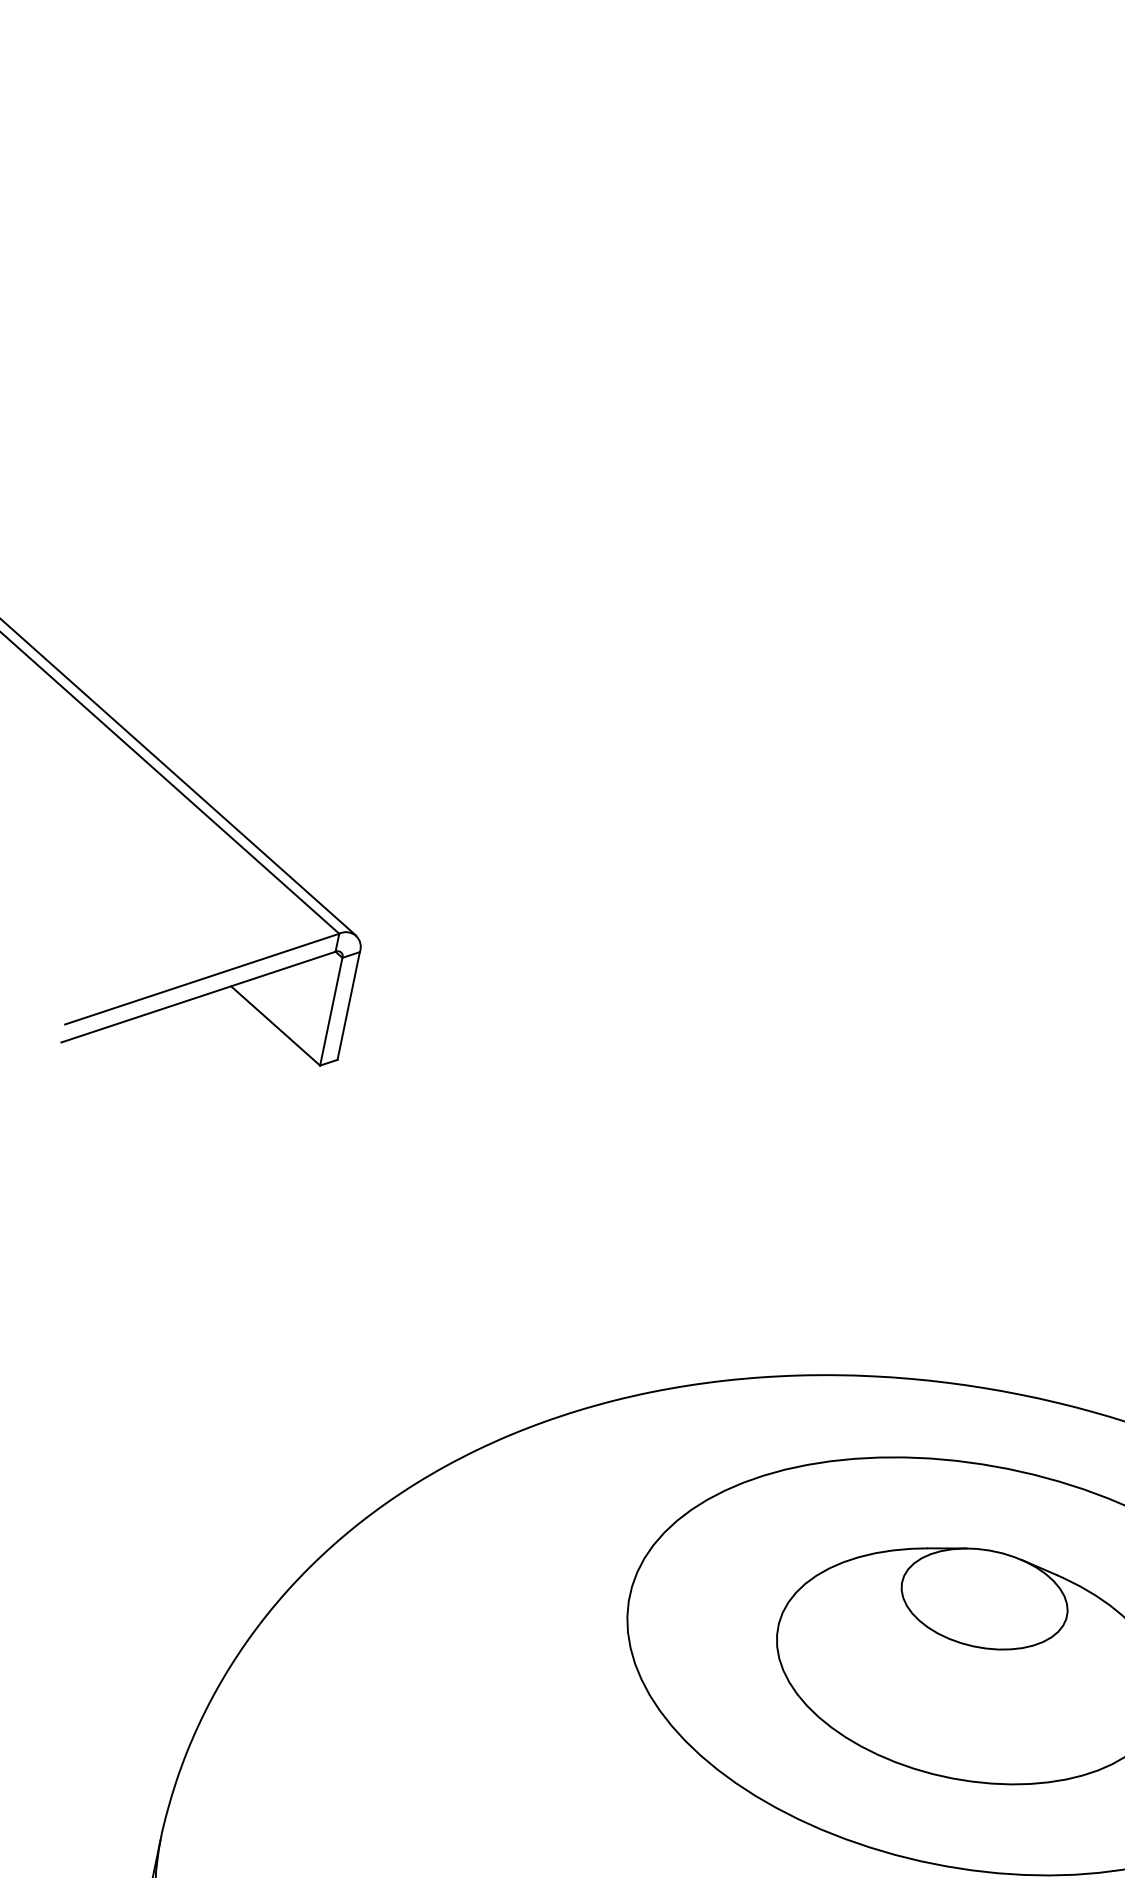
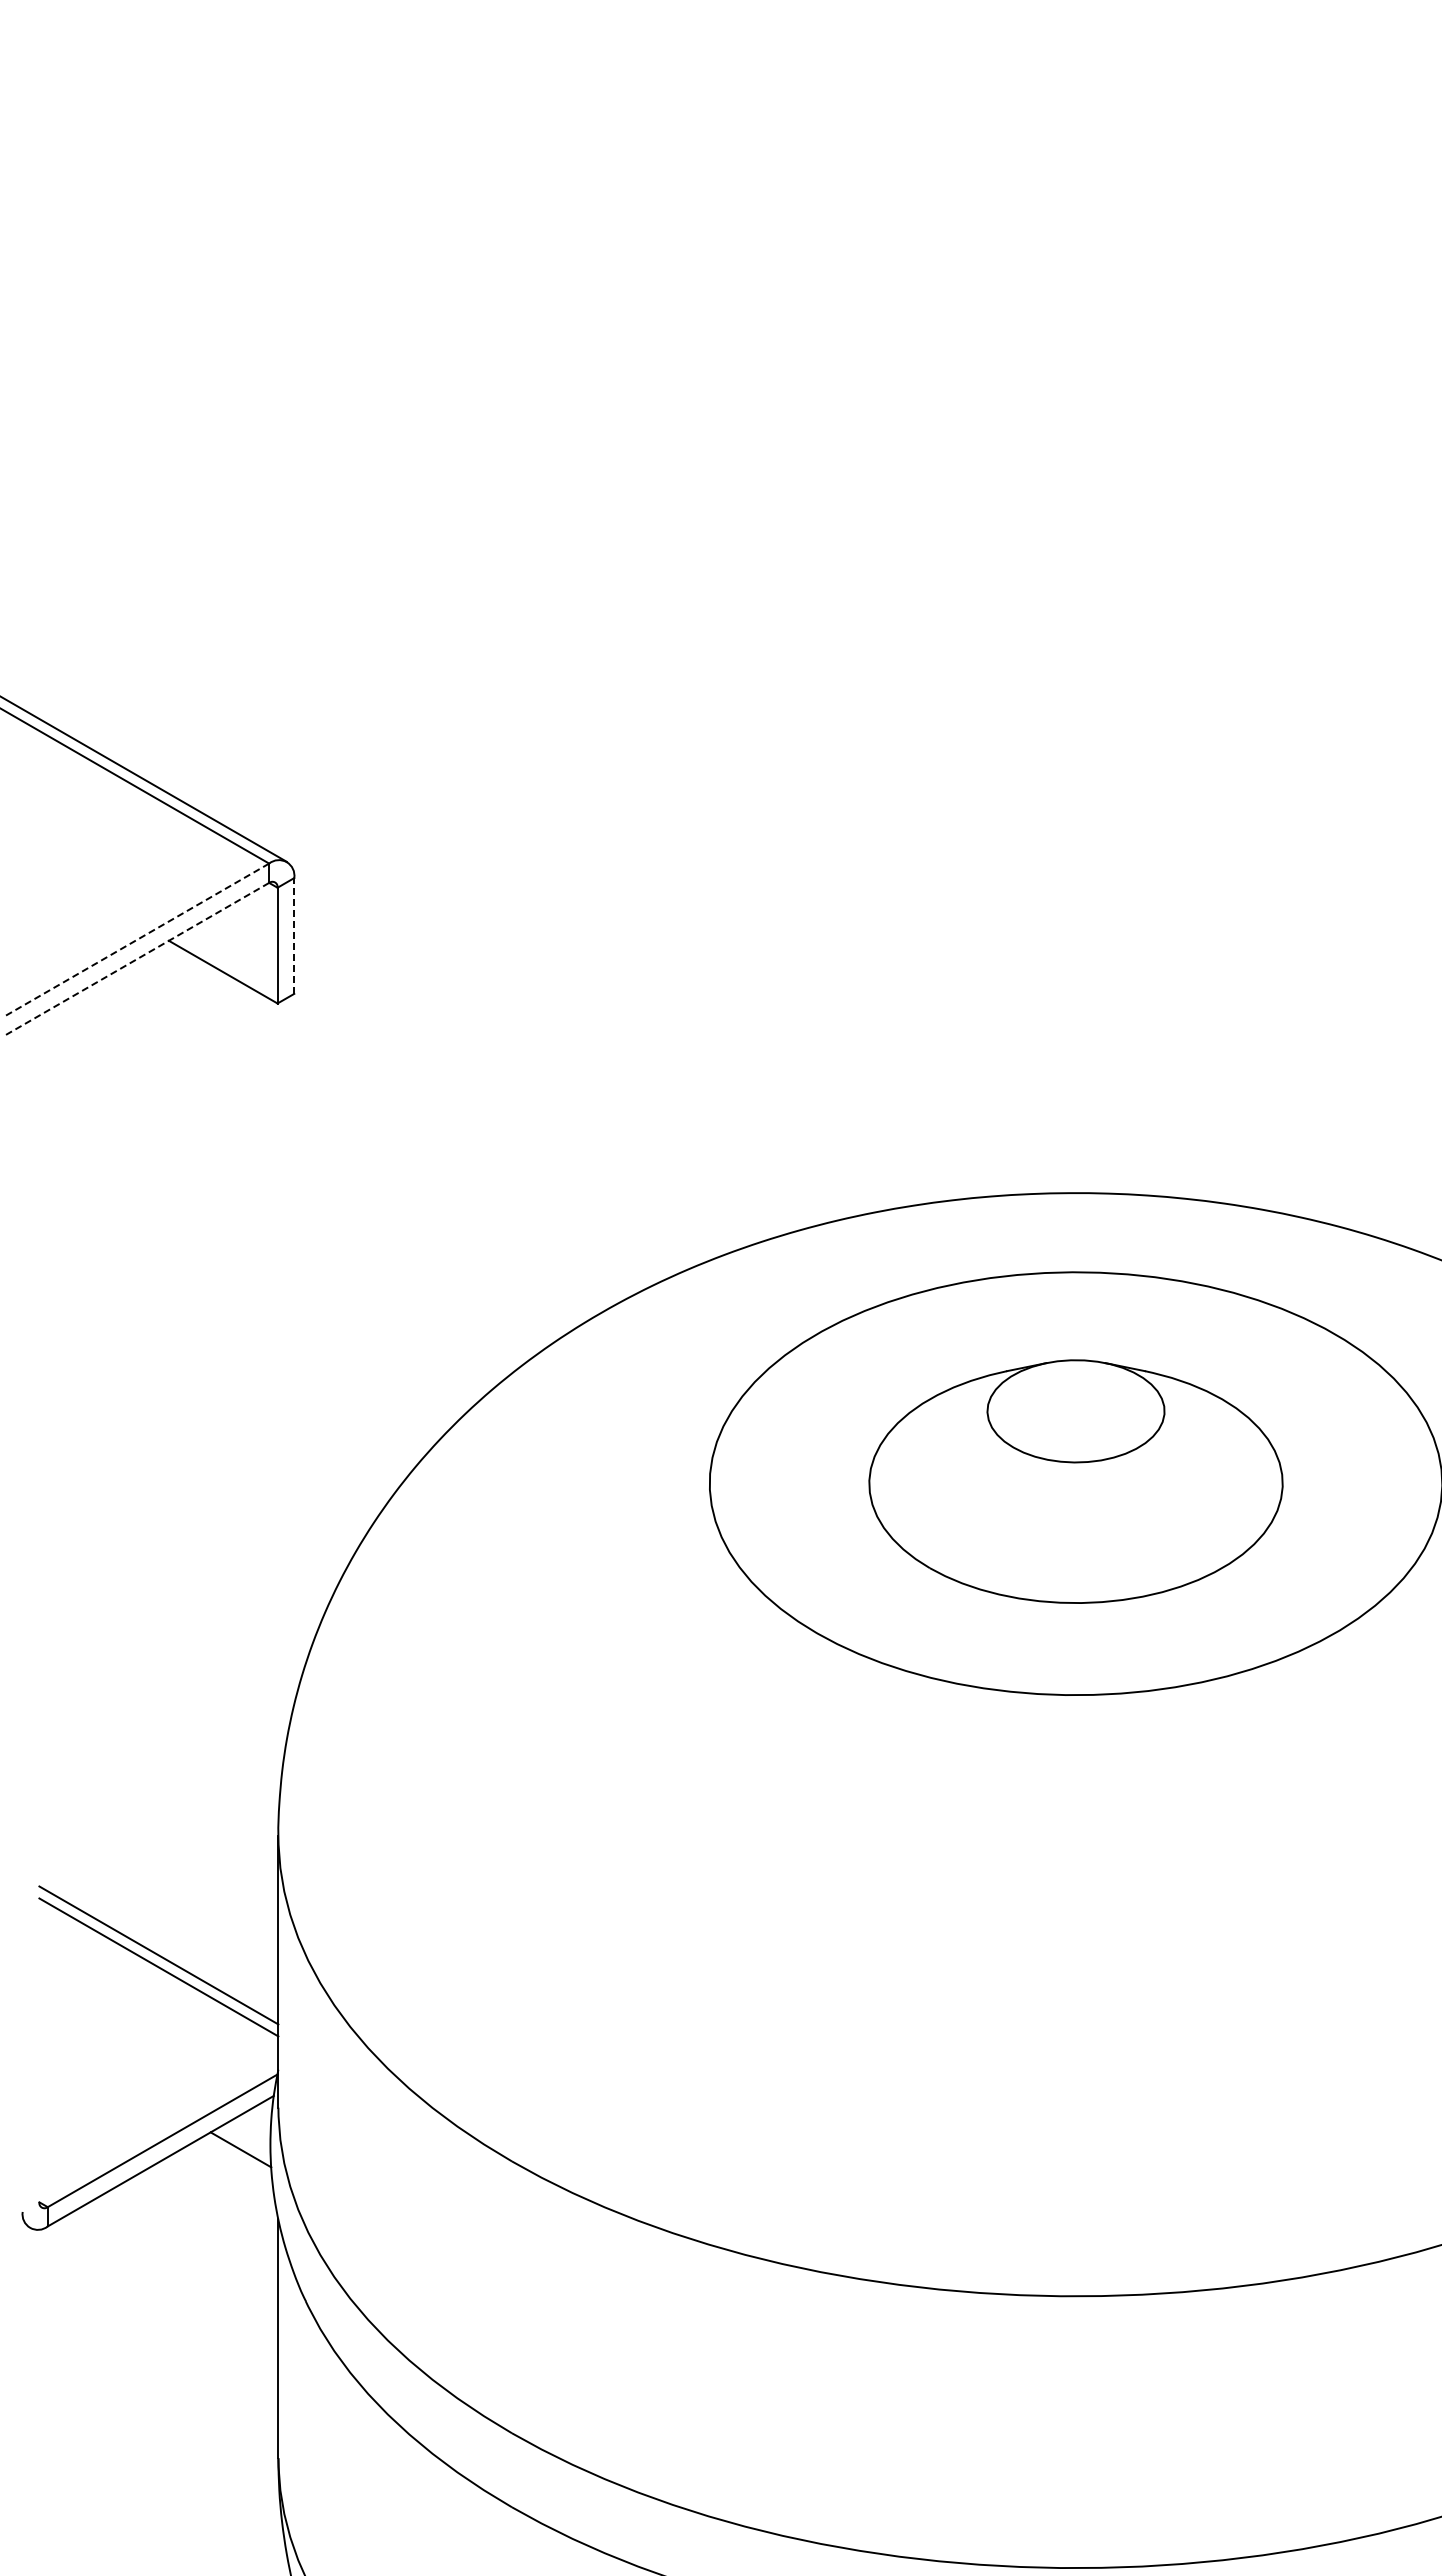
line: (202, 979) -> (137, 939), solid -> dashed
line: (198, 996) -> (137, 958), solid -> dashed
line: (348, 1005) -> (294, 935), solid -> dashed

